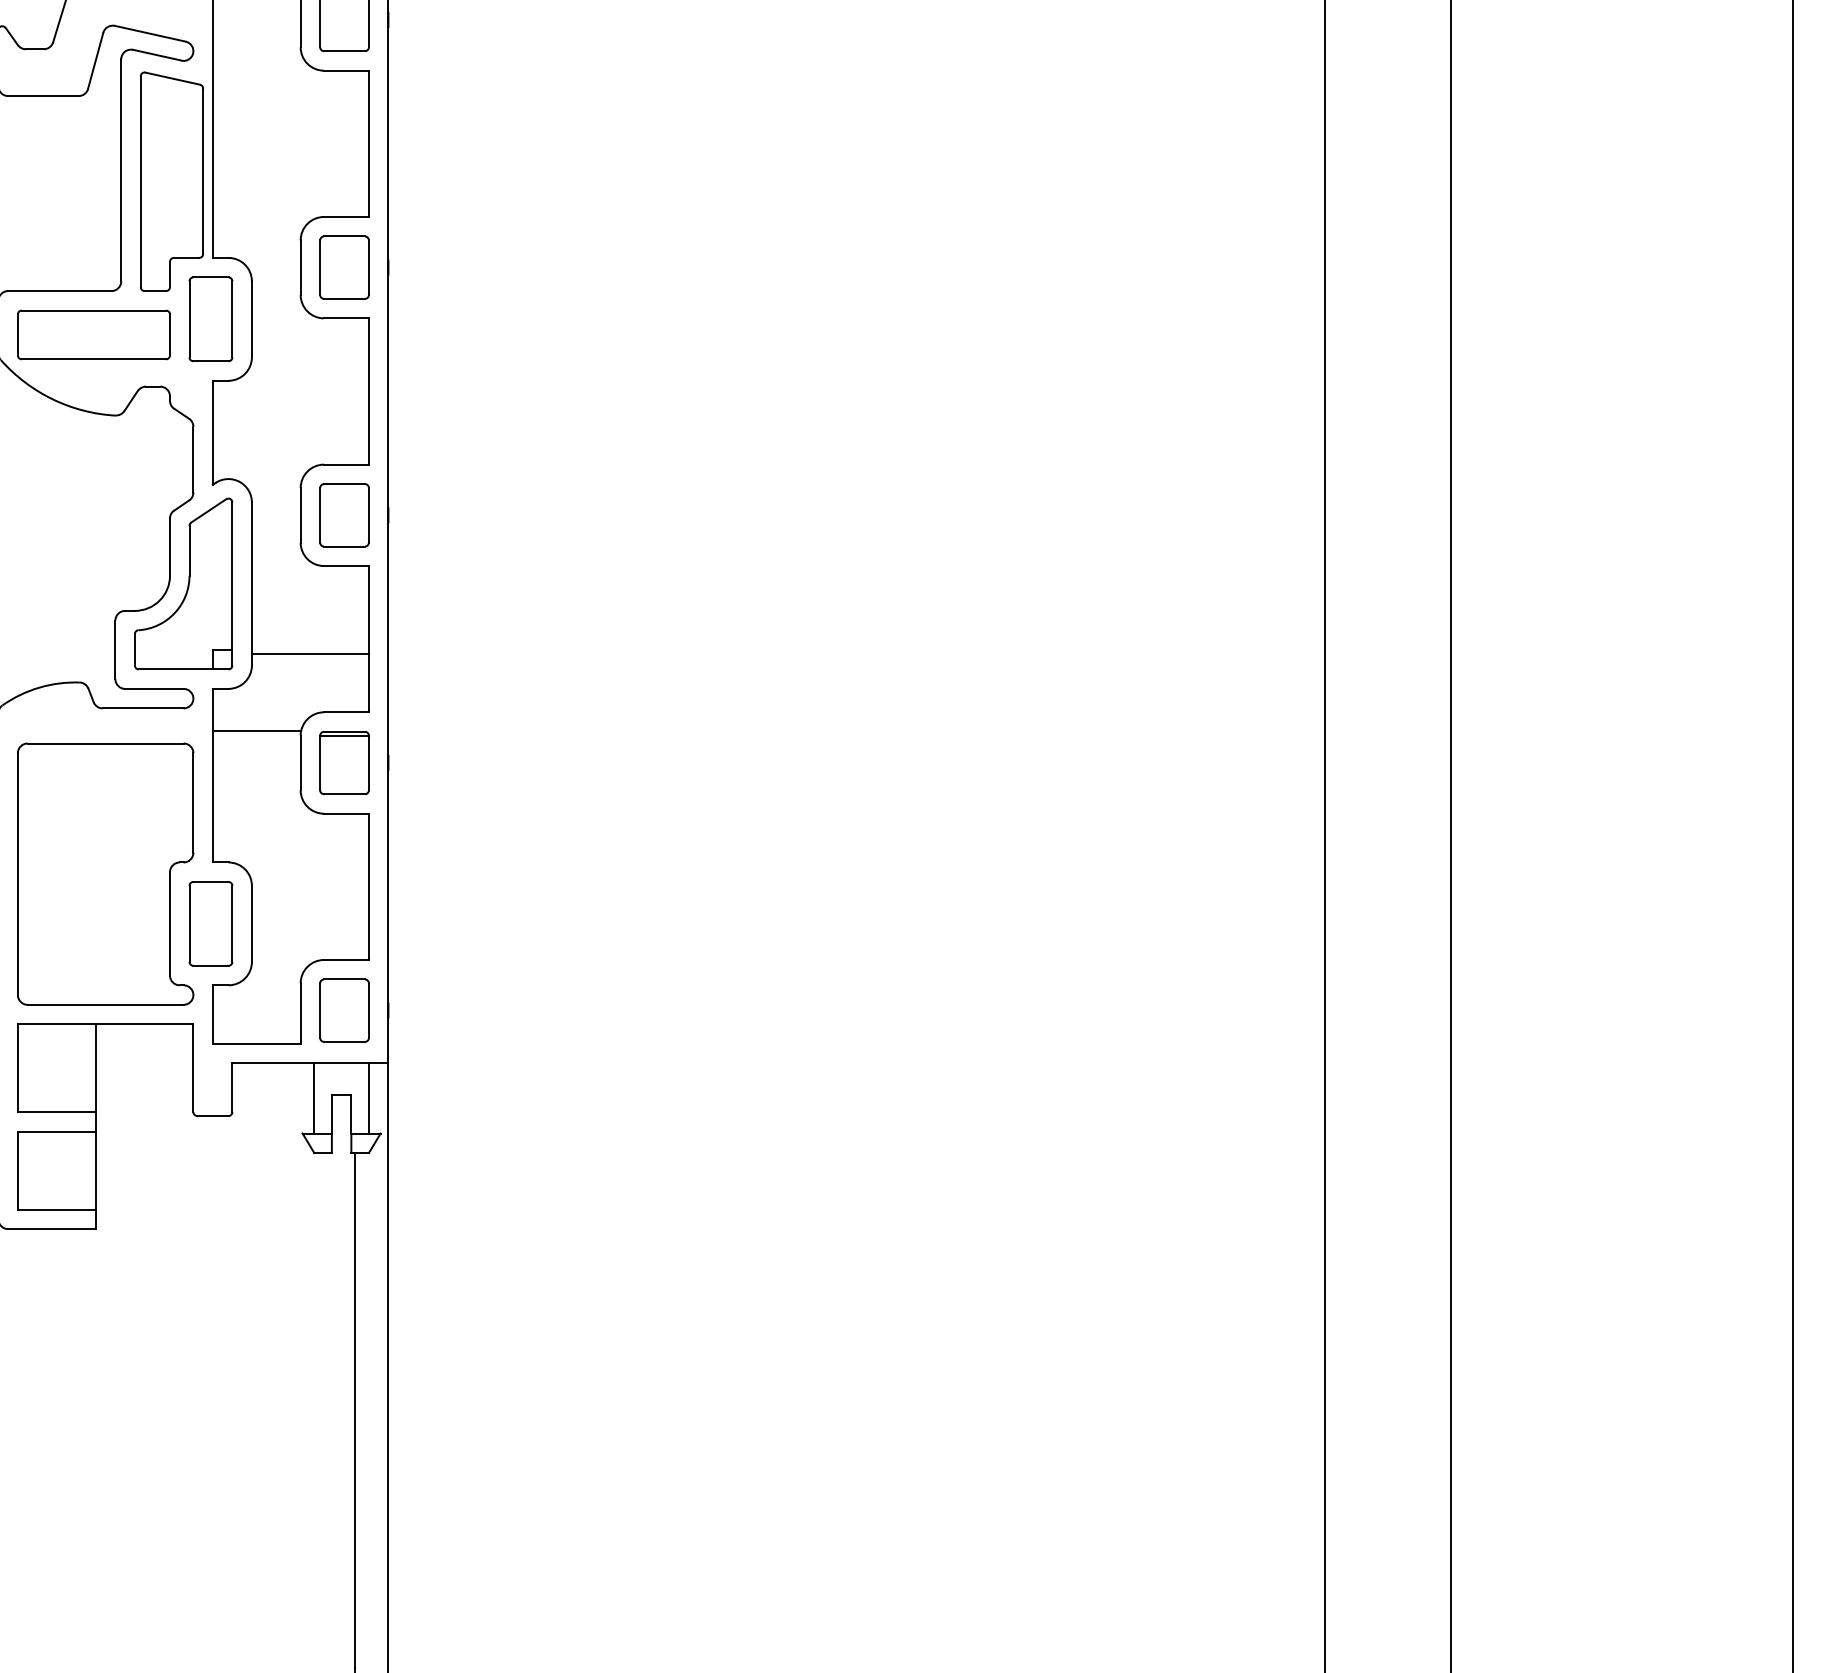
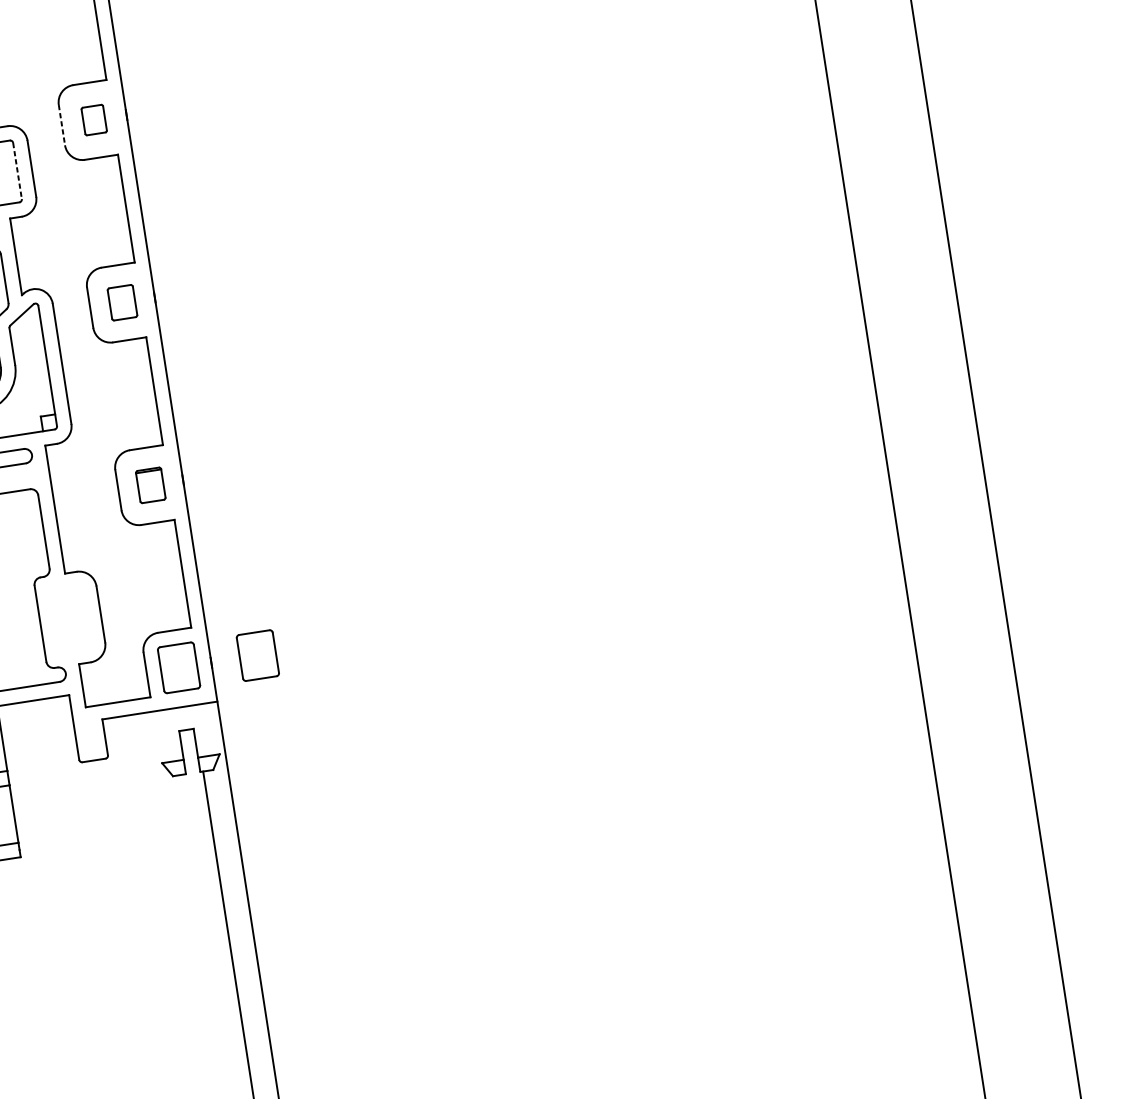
part: (344, 267) -> (94, 120), size x0.6
line: (300, 268) -> (61, 125), solid -> dashed
line: (232, 319) -> (17, 171), solid -> dashed
part: (344, 515) -> (122, 302), size x0.7
line: (309, 654) -> (112, 409), removed
line: (256, 731) -> (82, 472), removed
part: (344, 763) -> (150, 485), size x0.7
part: (210, 923) -> (70, 618), removed
part: (451, 1010) -> (257, 655), added
line: (314, 1098) -> (166, 735), removed
line: (368, 1098) -> (206, 729), removed

